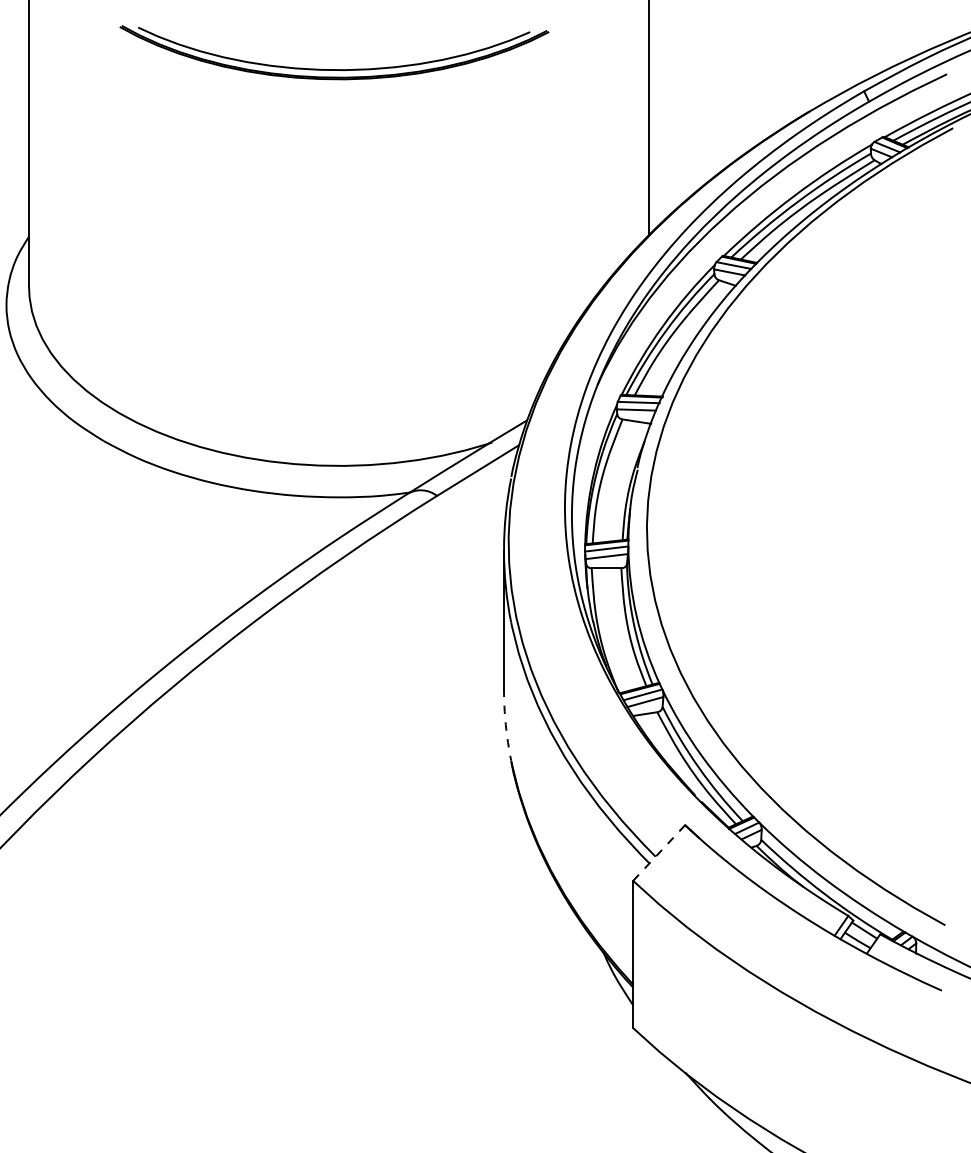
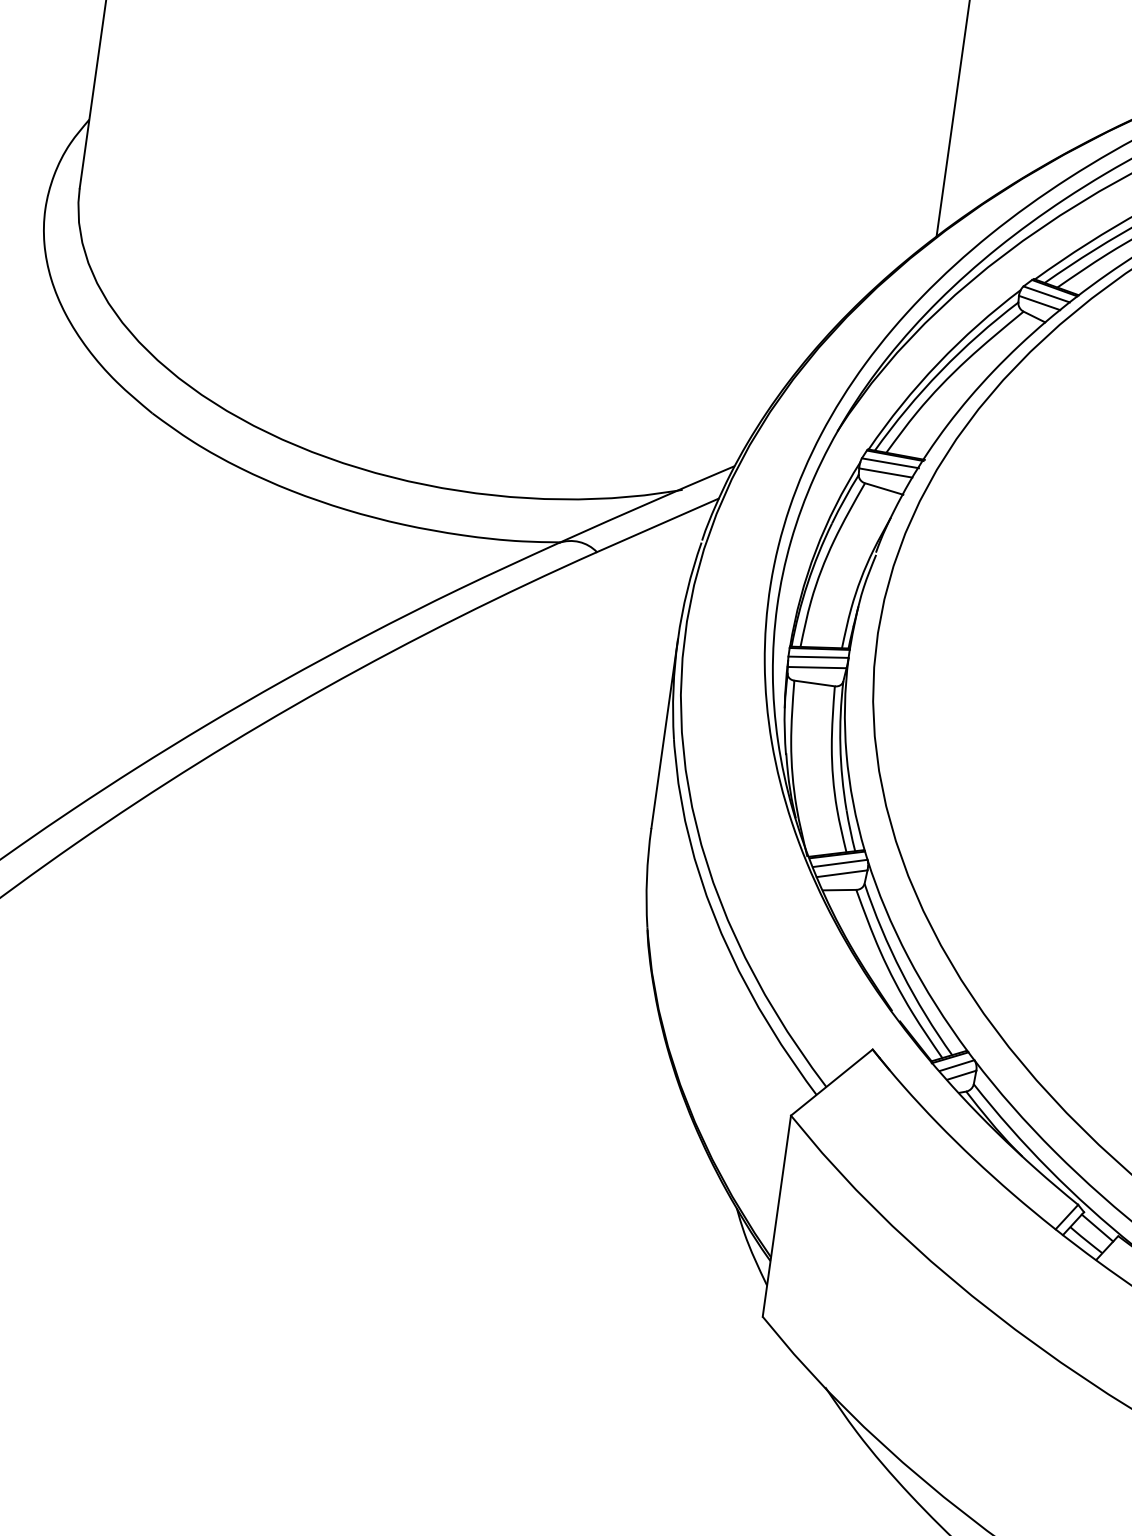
arc: (505, 724) -> (646, 877), dashed -> solid
line: (659, 852) -> (832, 1081), dashed -> solid

